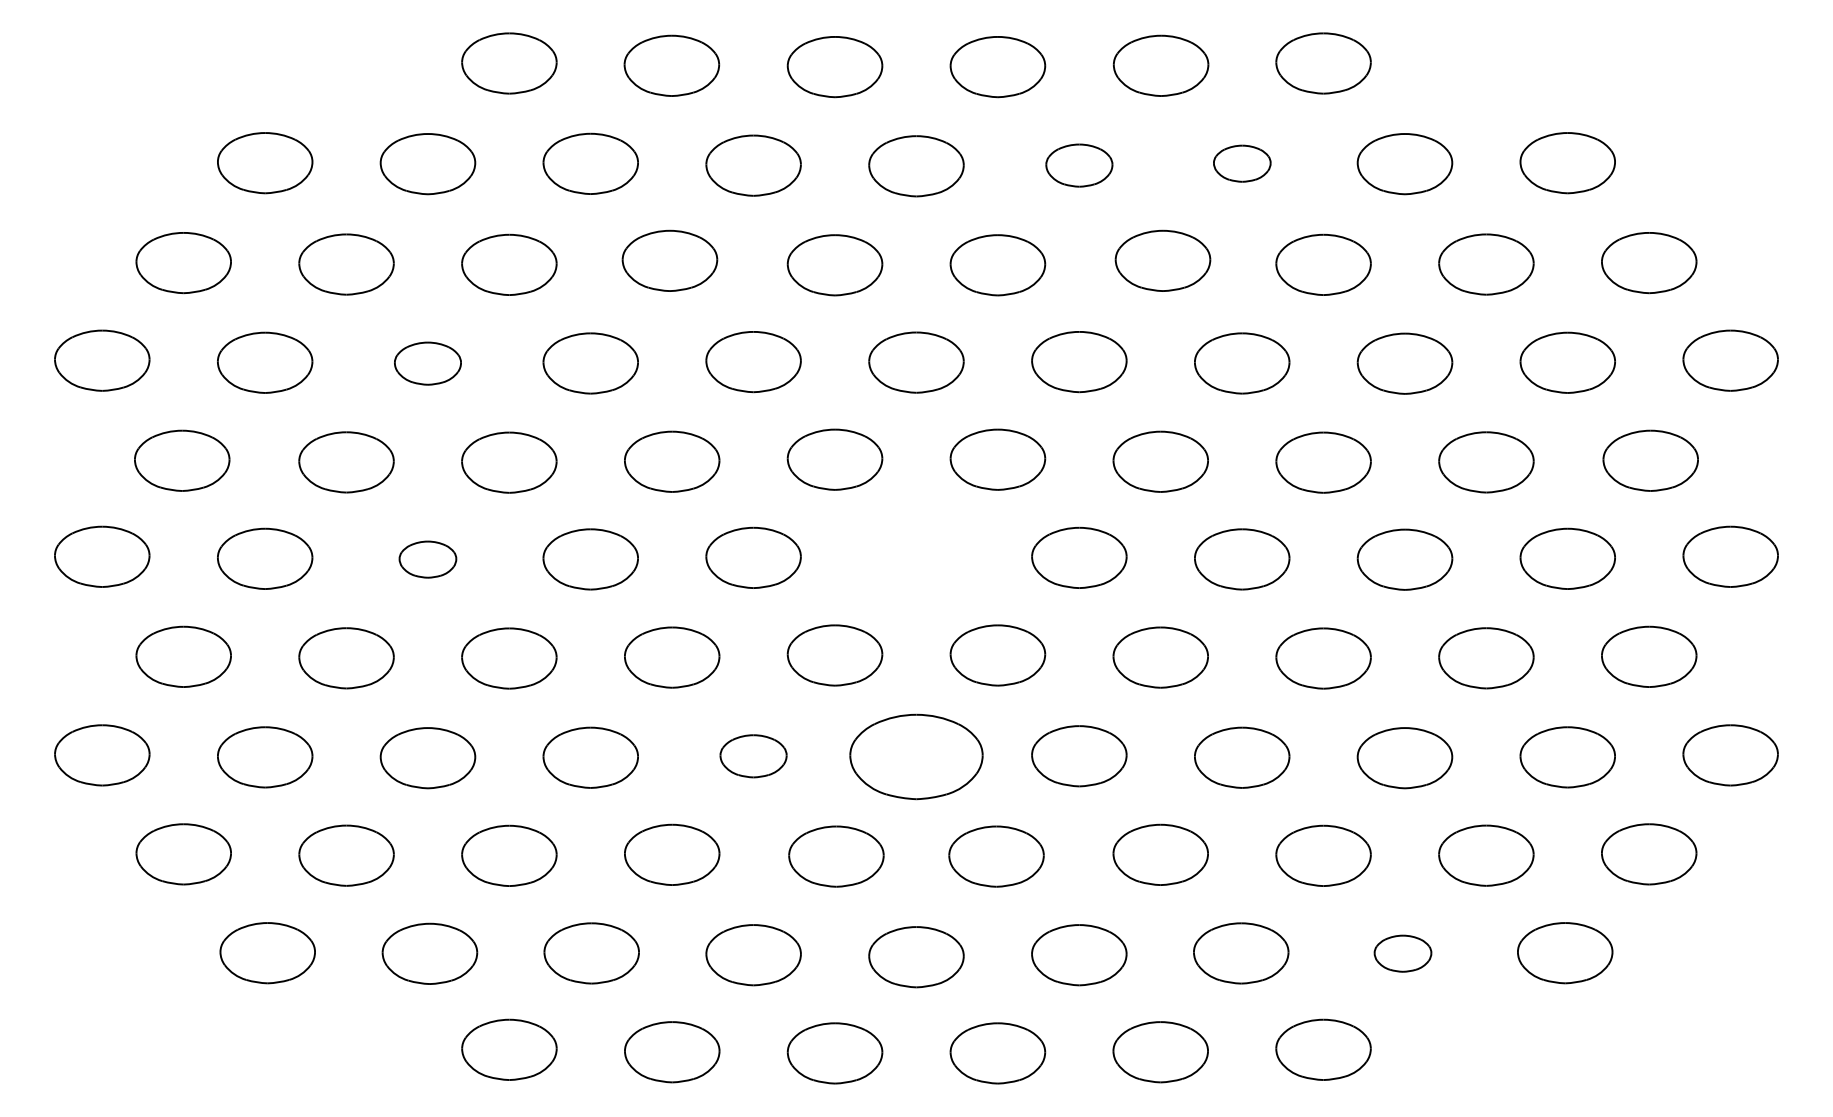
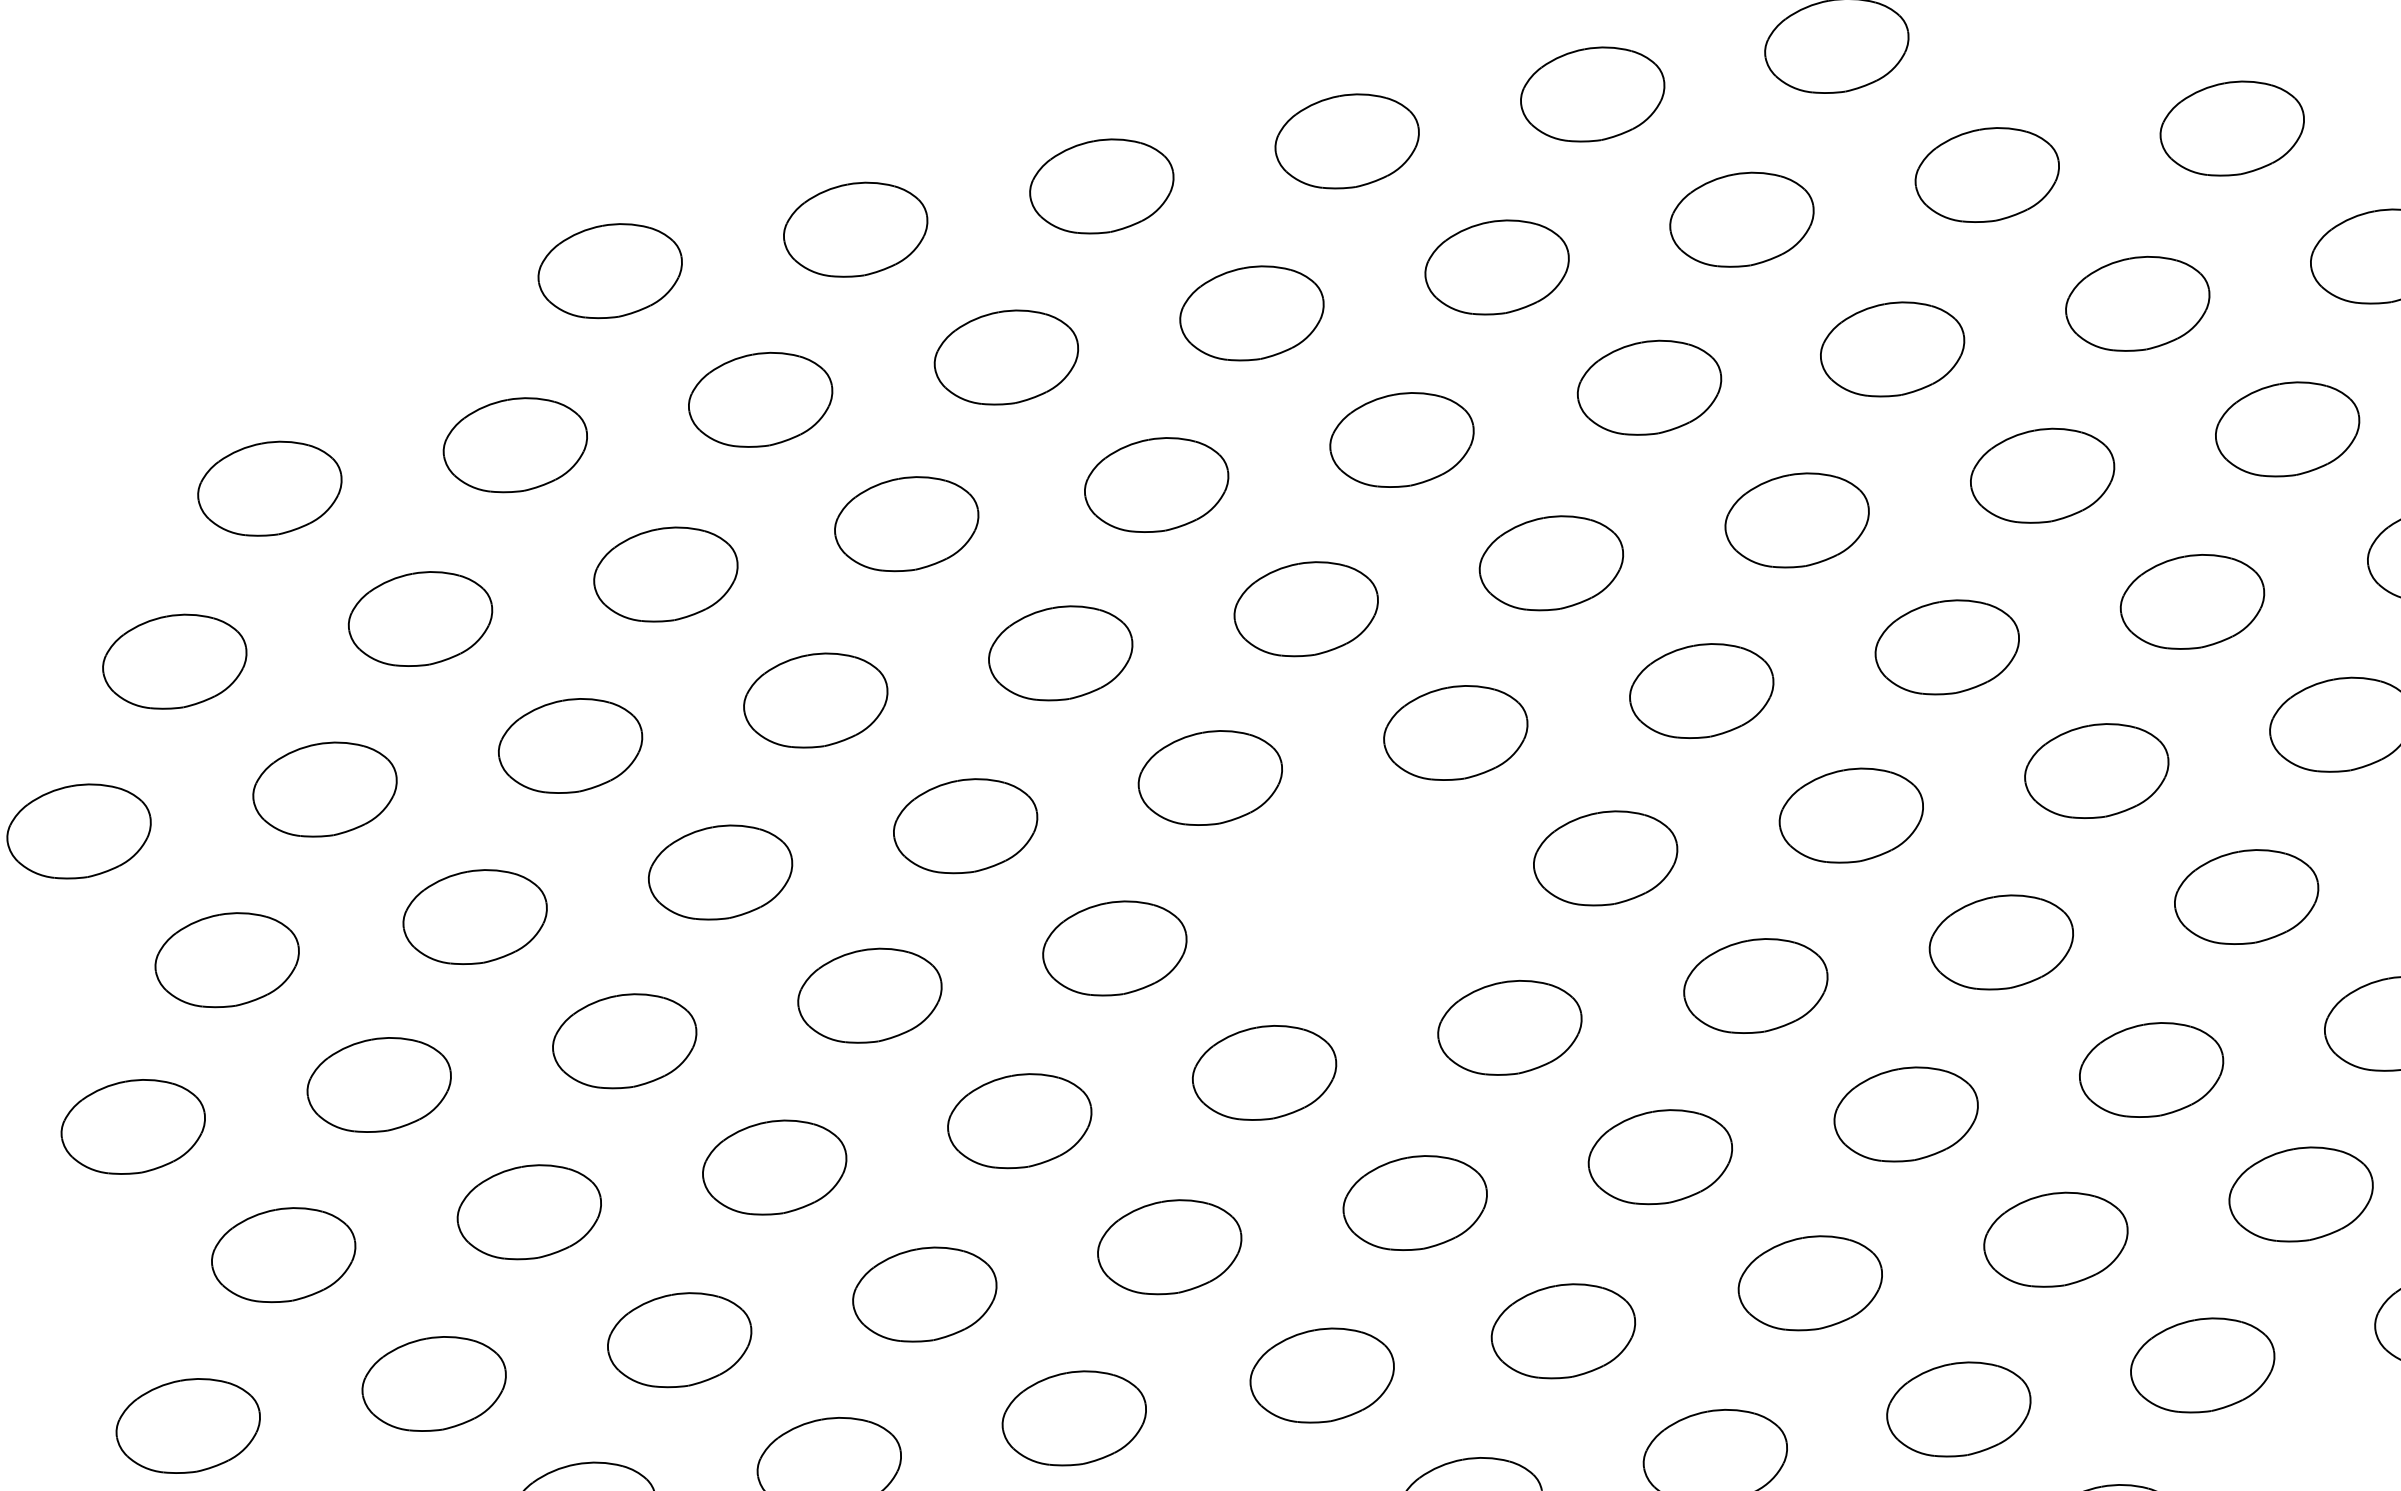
part: (1242, 163) -> (1742, 219), size x1.67
part: (1079, 165) -> (1497, 267), size x1.43
part: (427, 363) -> (570, 745), size x1.43
part: (427, 559) -> (624, 1041), size x1.67
part: (753, 756) -> (1169, 1247), size x1.43
part: (916, 756) -> (1415, 1202), size x0.71
part: (1402, 953) -> (2202, 1365), size x1.67

